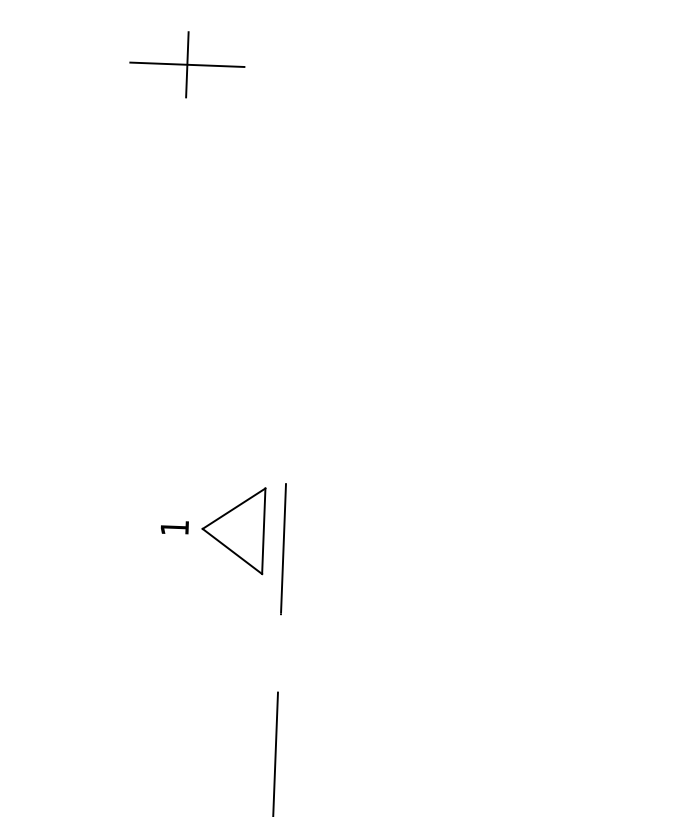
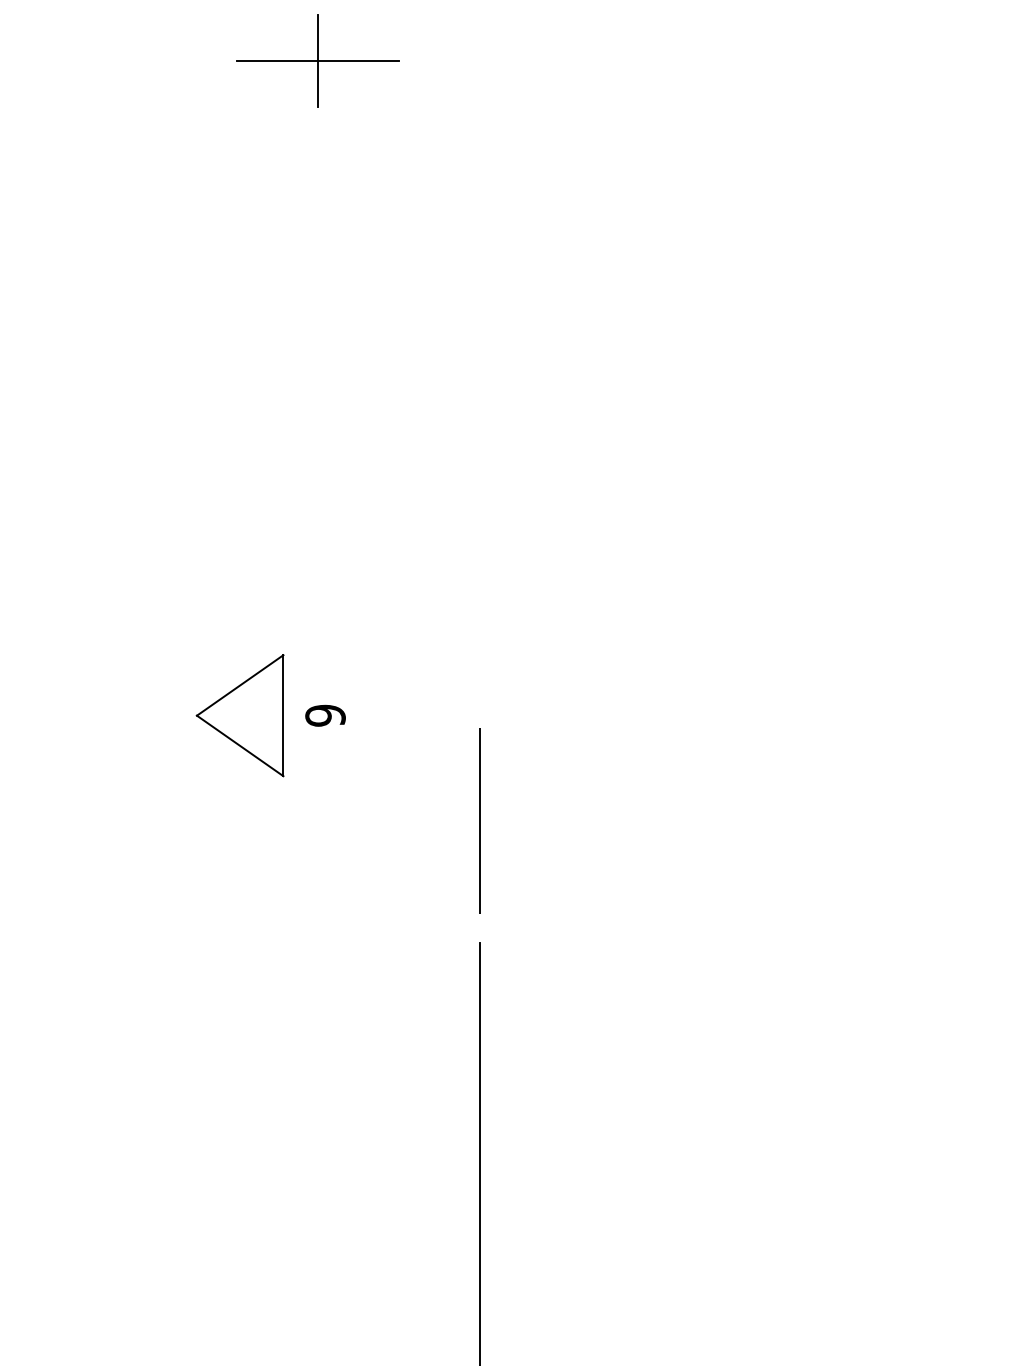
text: (174, 527) -> (325, 715), 1 -> 9
part: (232, 529) -> (239, 715), moved
line: (282, 548) -> (479, 820), moved

